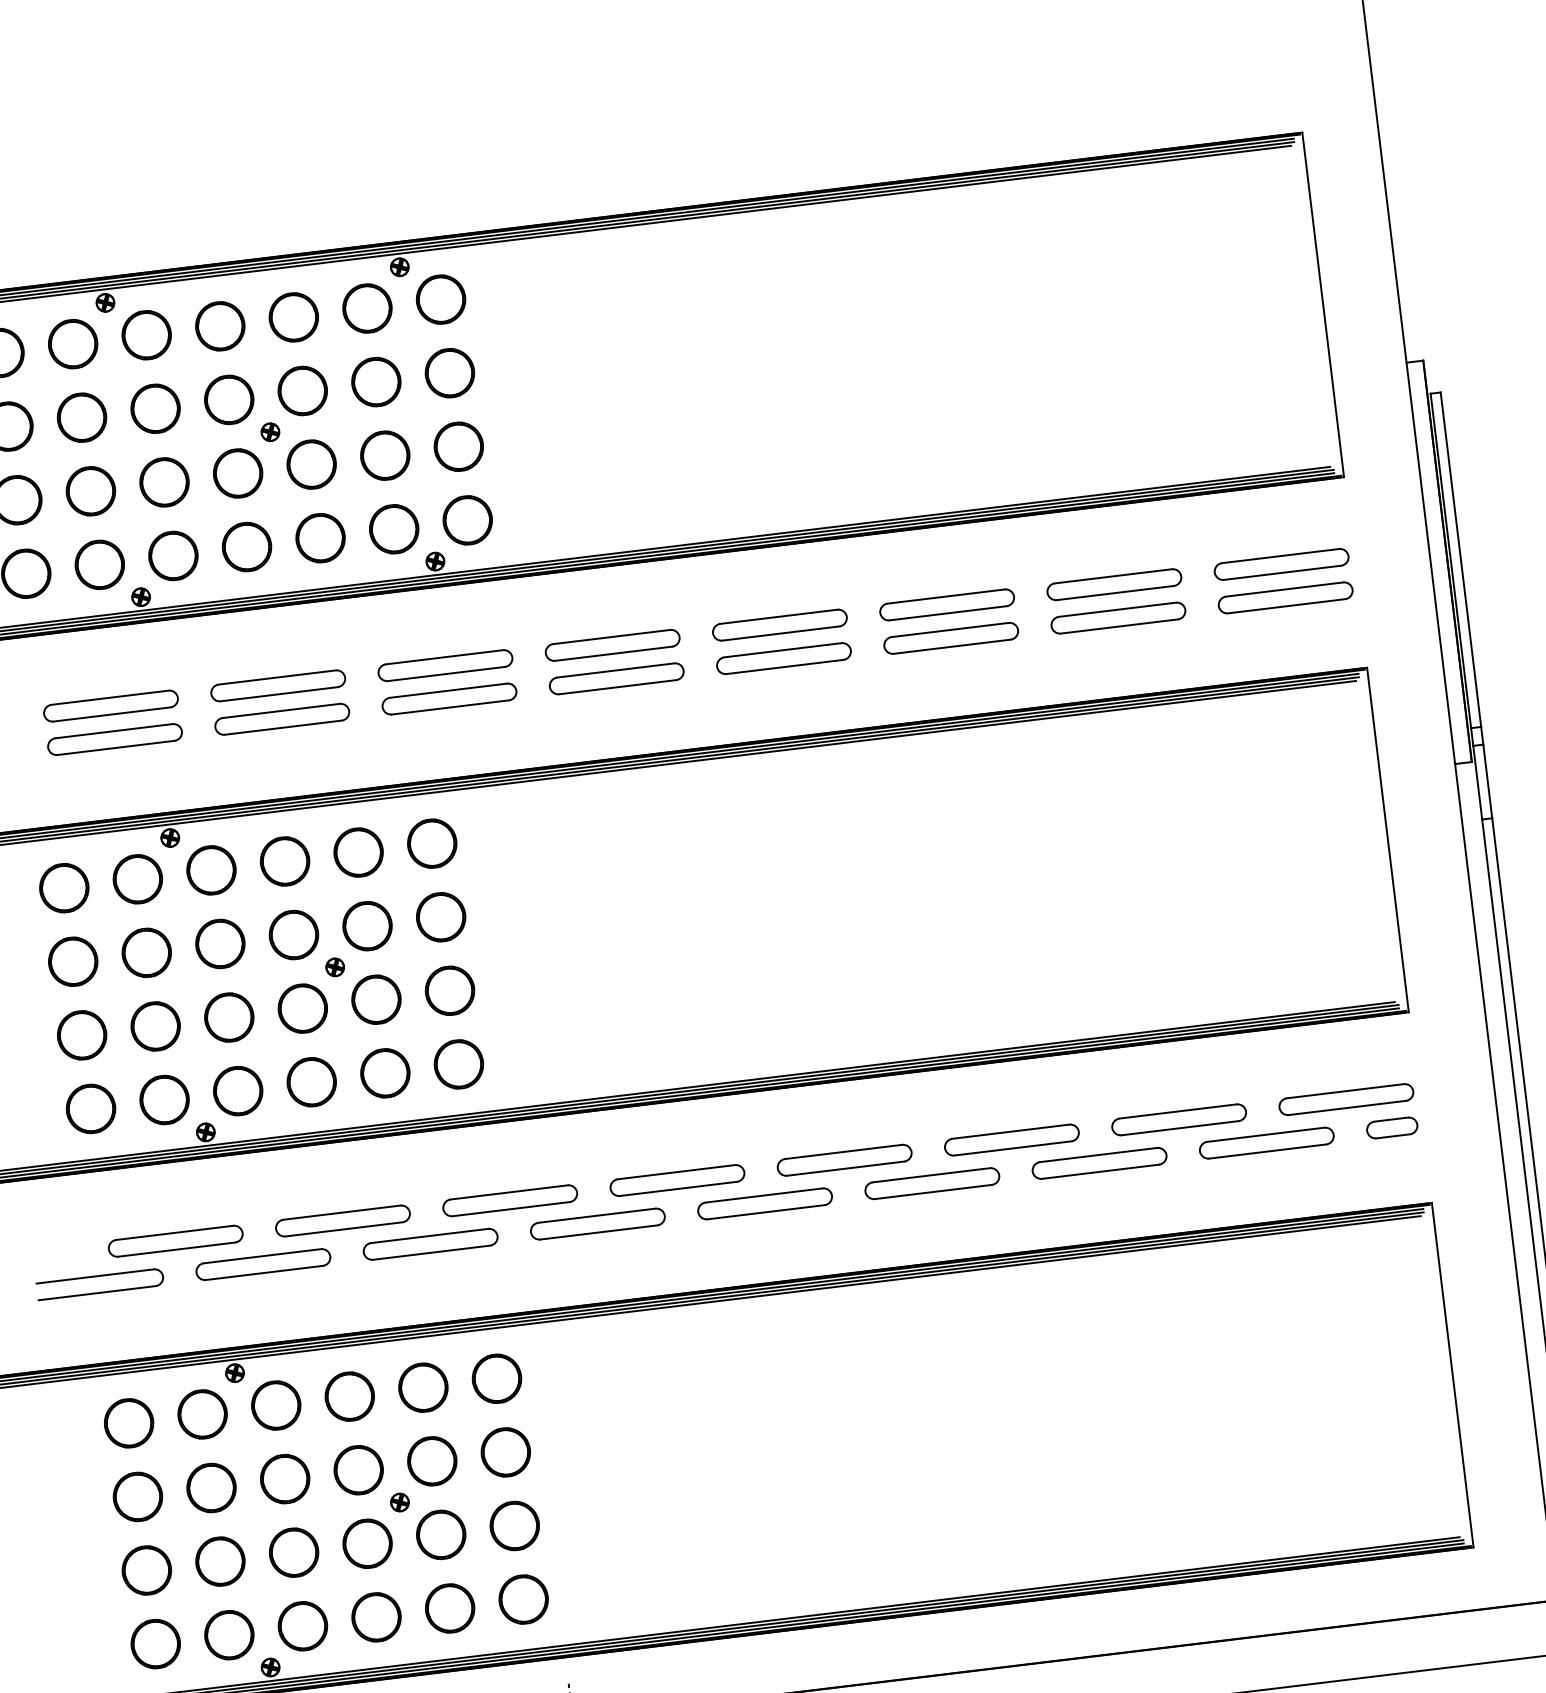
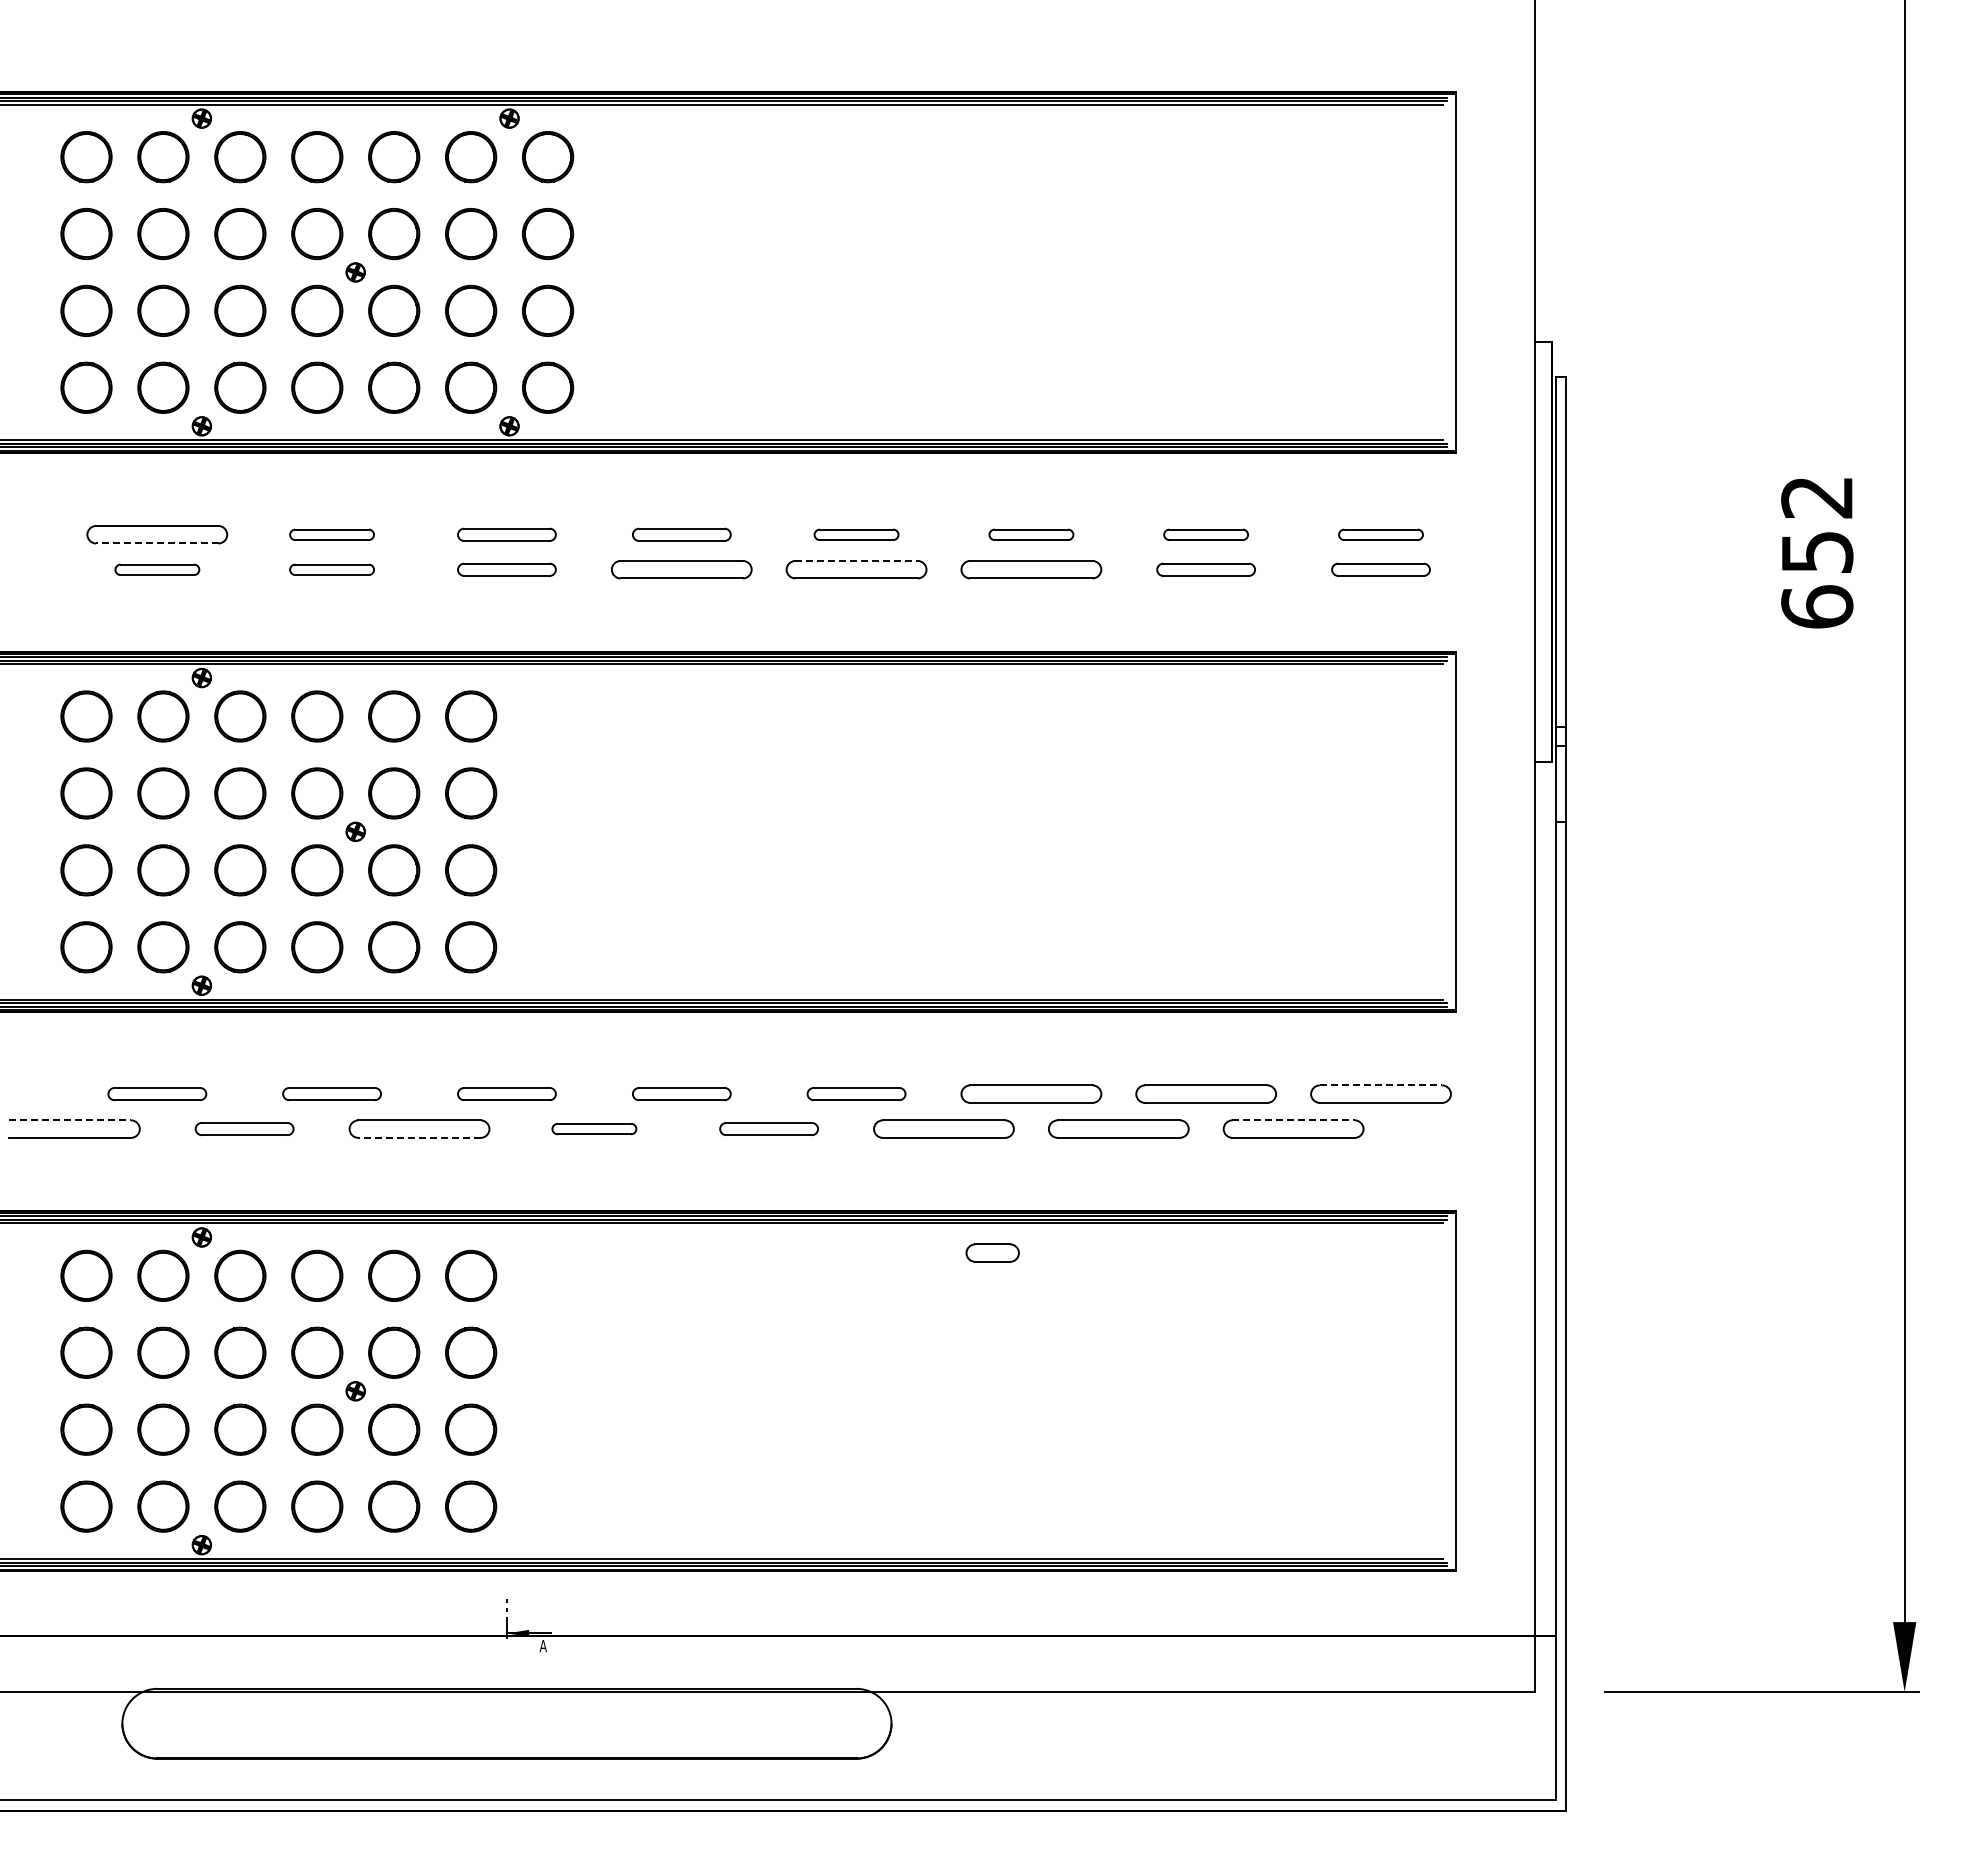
part: (1281, 564) -> (1380, 534), size x0.6
part: (1113, 584) -> (1205, 534), size x0.6
part: (1285, 597) -> (1380, 569), size x0.7
part: (947, 604) -> (1031, 534), size x0.6
part: (1117, 618) -> (1205, 569), size x0.7
part: (779, 624) -> (856, 534), size x0.6
part: (612, 645) -> (681, 534), size x0.7
line: (783, 649) -> (857, 560), solid -> dashed
part: (445, 665) -> (506, 534), size x0.7
part: (277, 685) -> (331, 534), size x0.6
part: (449, 698) -> (506, 569), size x0.7
line: (111, 714) -> (156, 543), solid -> dashed
part: (281, 719) -> (331, 569), size x0.6
part: (115, 739) -> (157, 569), size x0.6
line: (1345, 1091) -> (1381, 1085), solid -> dashed
part: (1391, 1127) -> (992, 1252), moved
line: (1266, 1134) -> (1294, 1120), solid -> dashed
part: (844, 1159) -> (856, 1093), size x0.7
part: (677, 1179) -> (681, 1093), size x0.7
part: (509, 1200) -> (506, 1093), size x0.7
part: (764, 1203) -> (768, 1128), size x0.7
part: (342, 1220) -> (331, 1093), size x0.7
part: (597, 1223) -> (594, 1128), size x0.6
part: (175, 1240) -> (157, 1093), size x0.7
line: (431, 1252) -> (419, 1137), solid -> dashed
part: (263, 1264) -> (244, 1128), size x0.7
line: (95, 1276) -> (70, 1120), solid -> dashed

